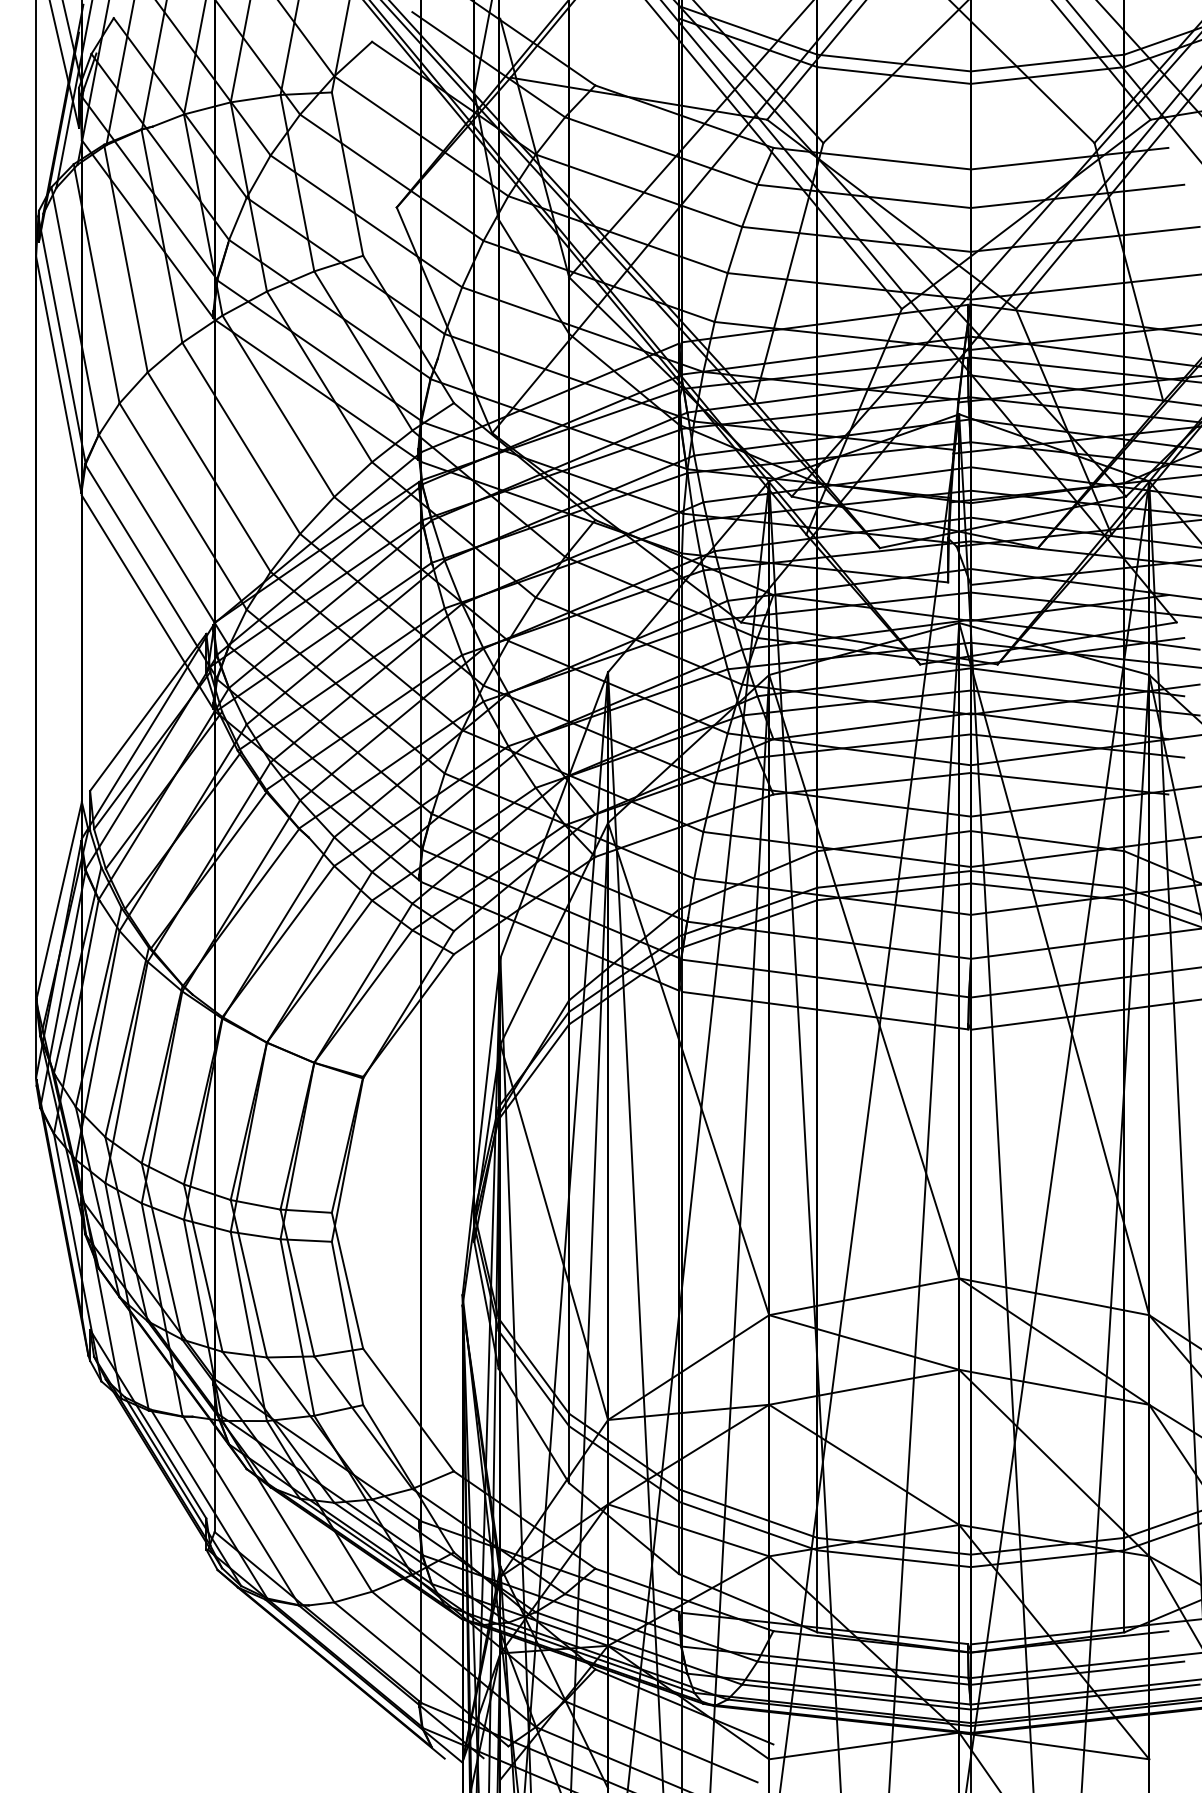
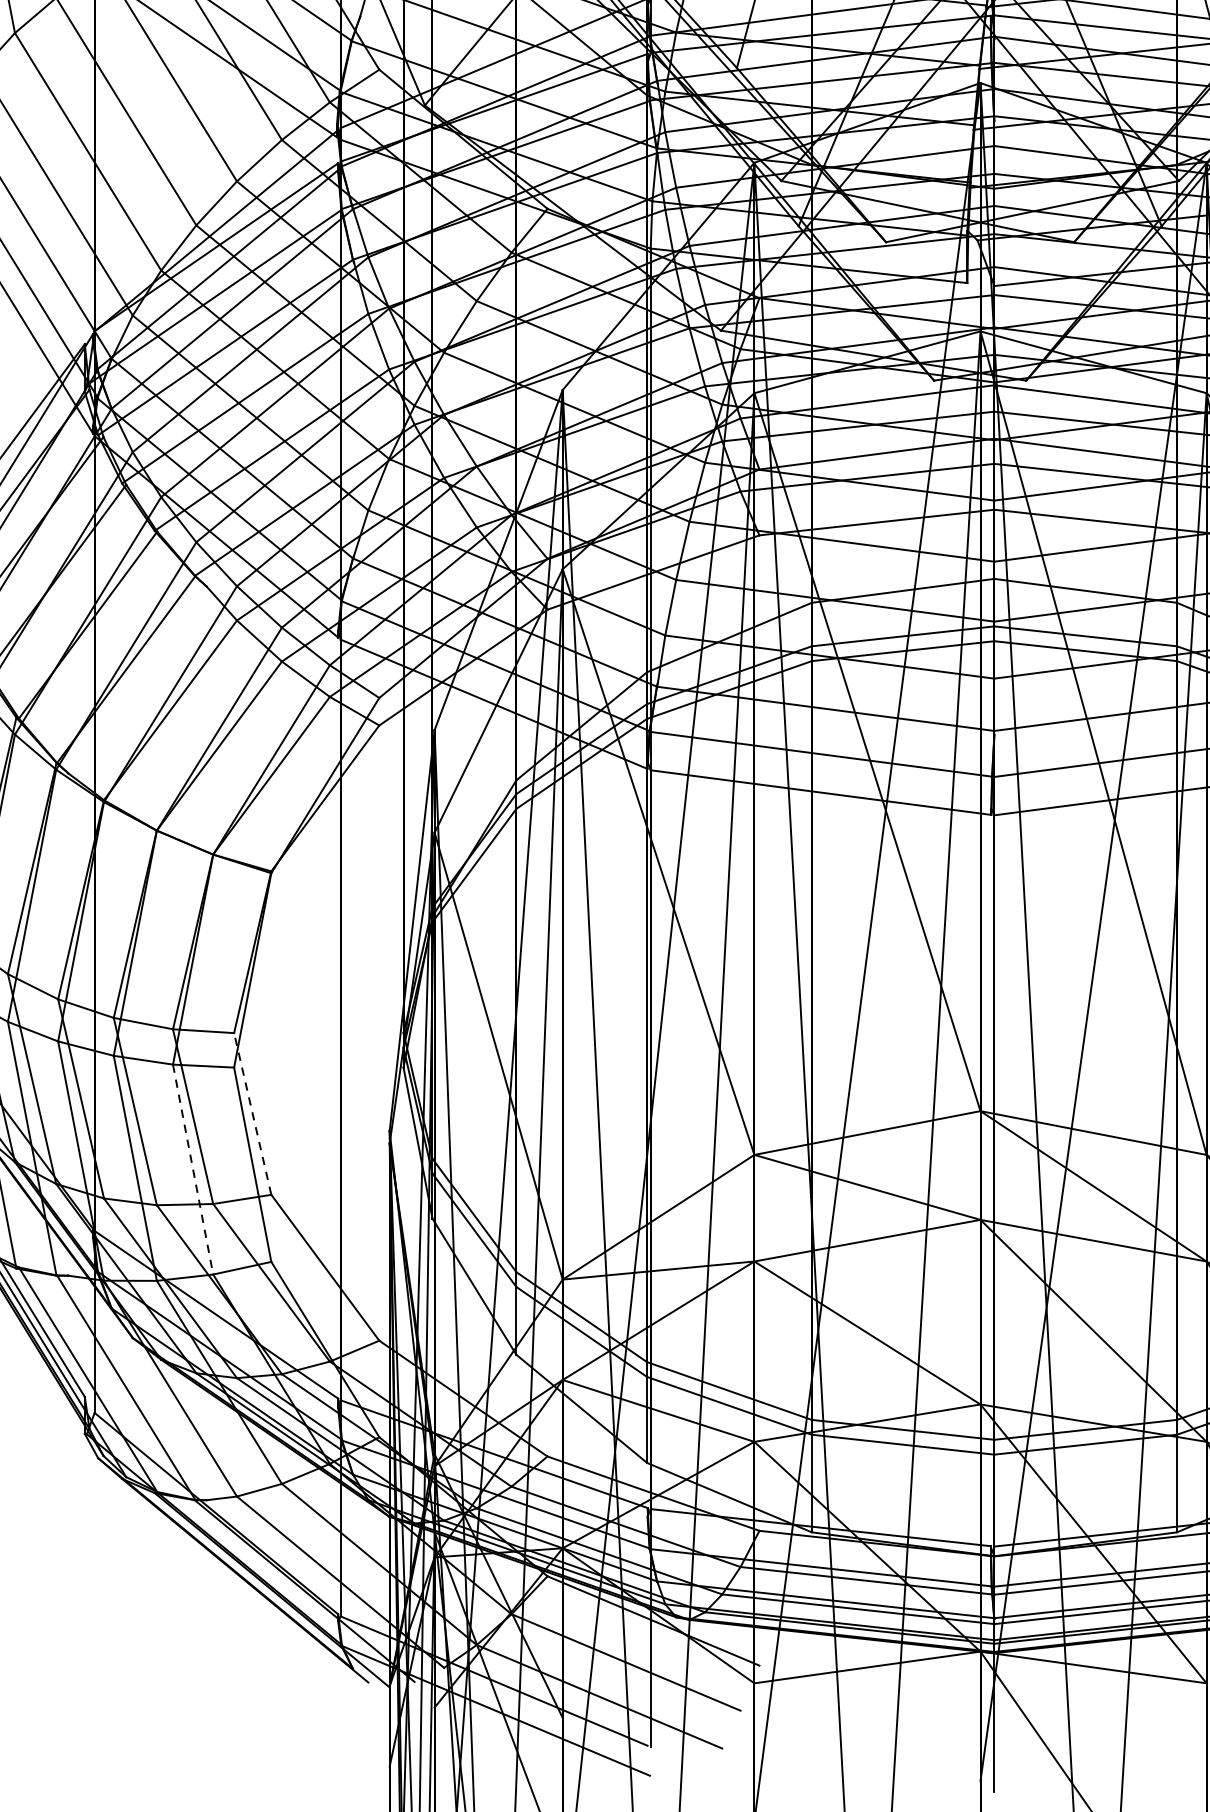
line: (347, 1280) -> (252, 1113), solid -> dashed
line: (297, 1327) -> (193, 1169), solid -> dashed

